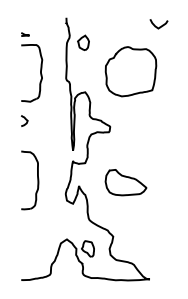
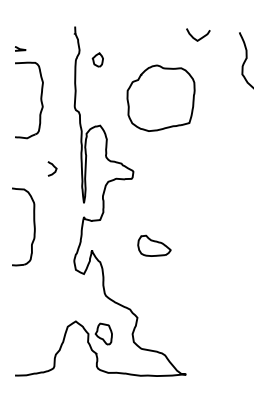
part: (83, 42) -> (97, 59), size x0.7
curve: (25, 119) -> (53, 167), moved
part: (37, 180) -> (33, 226), moved
part: (126, 182) -> (154, 245), size x0.6

